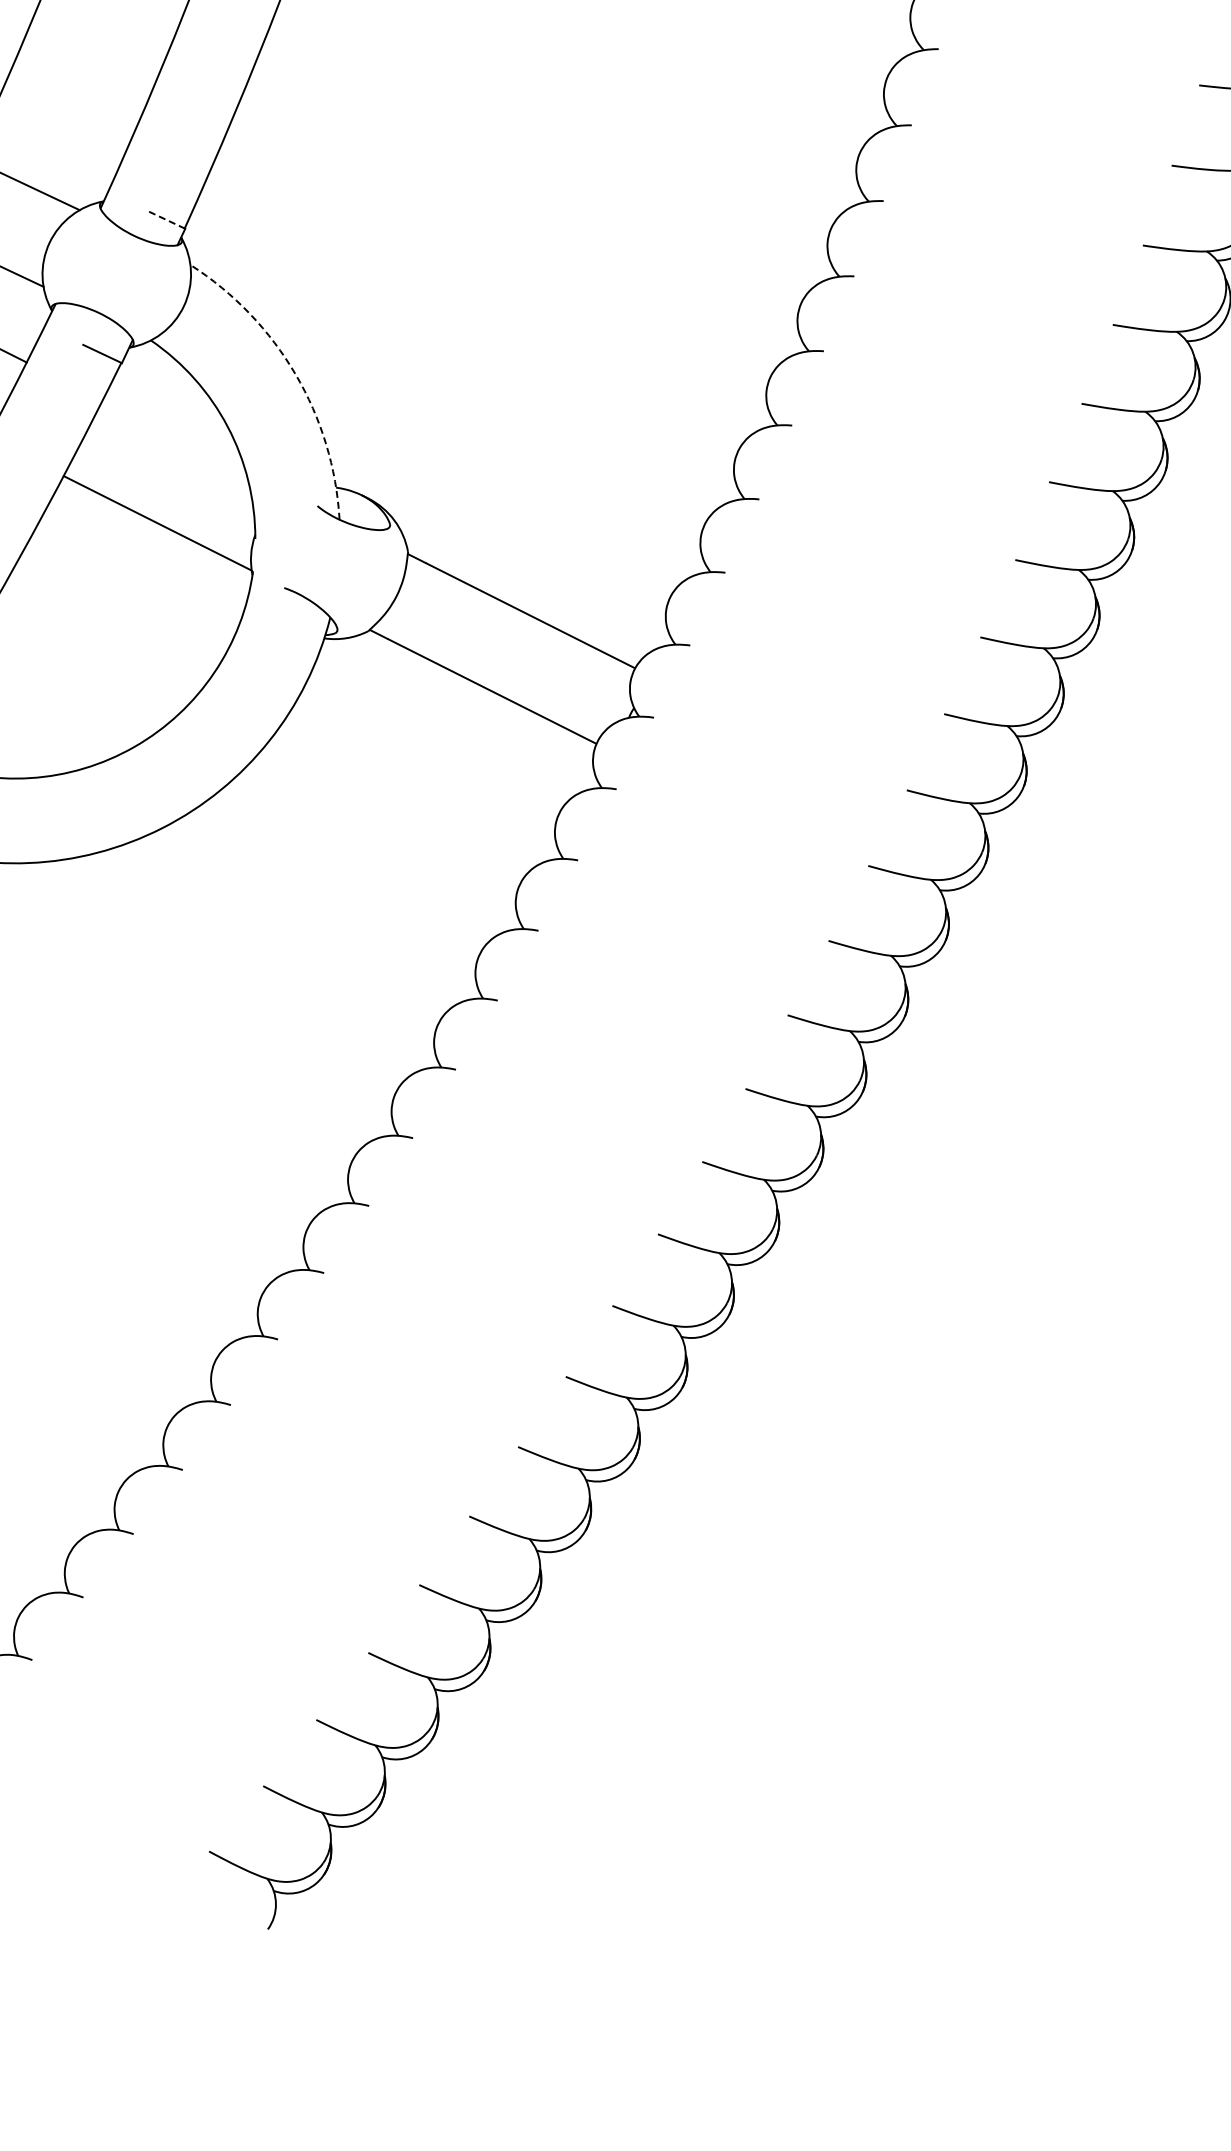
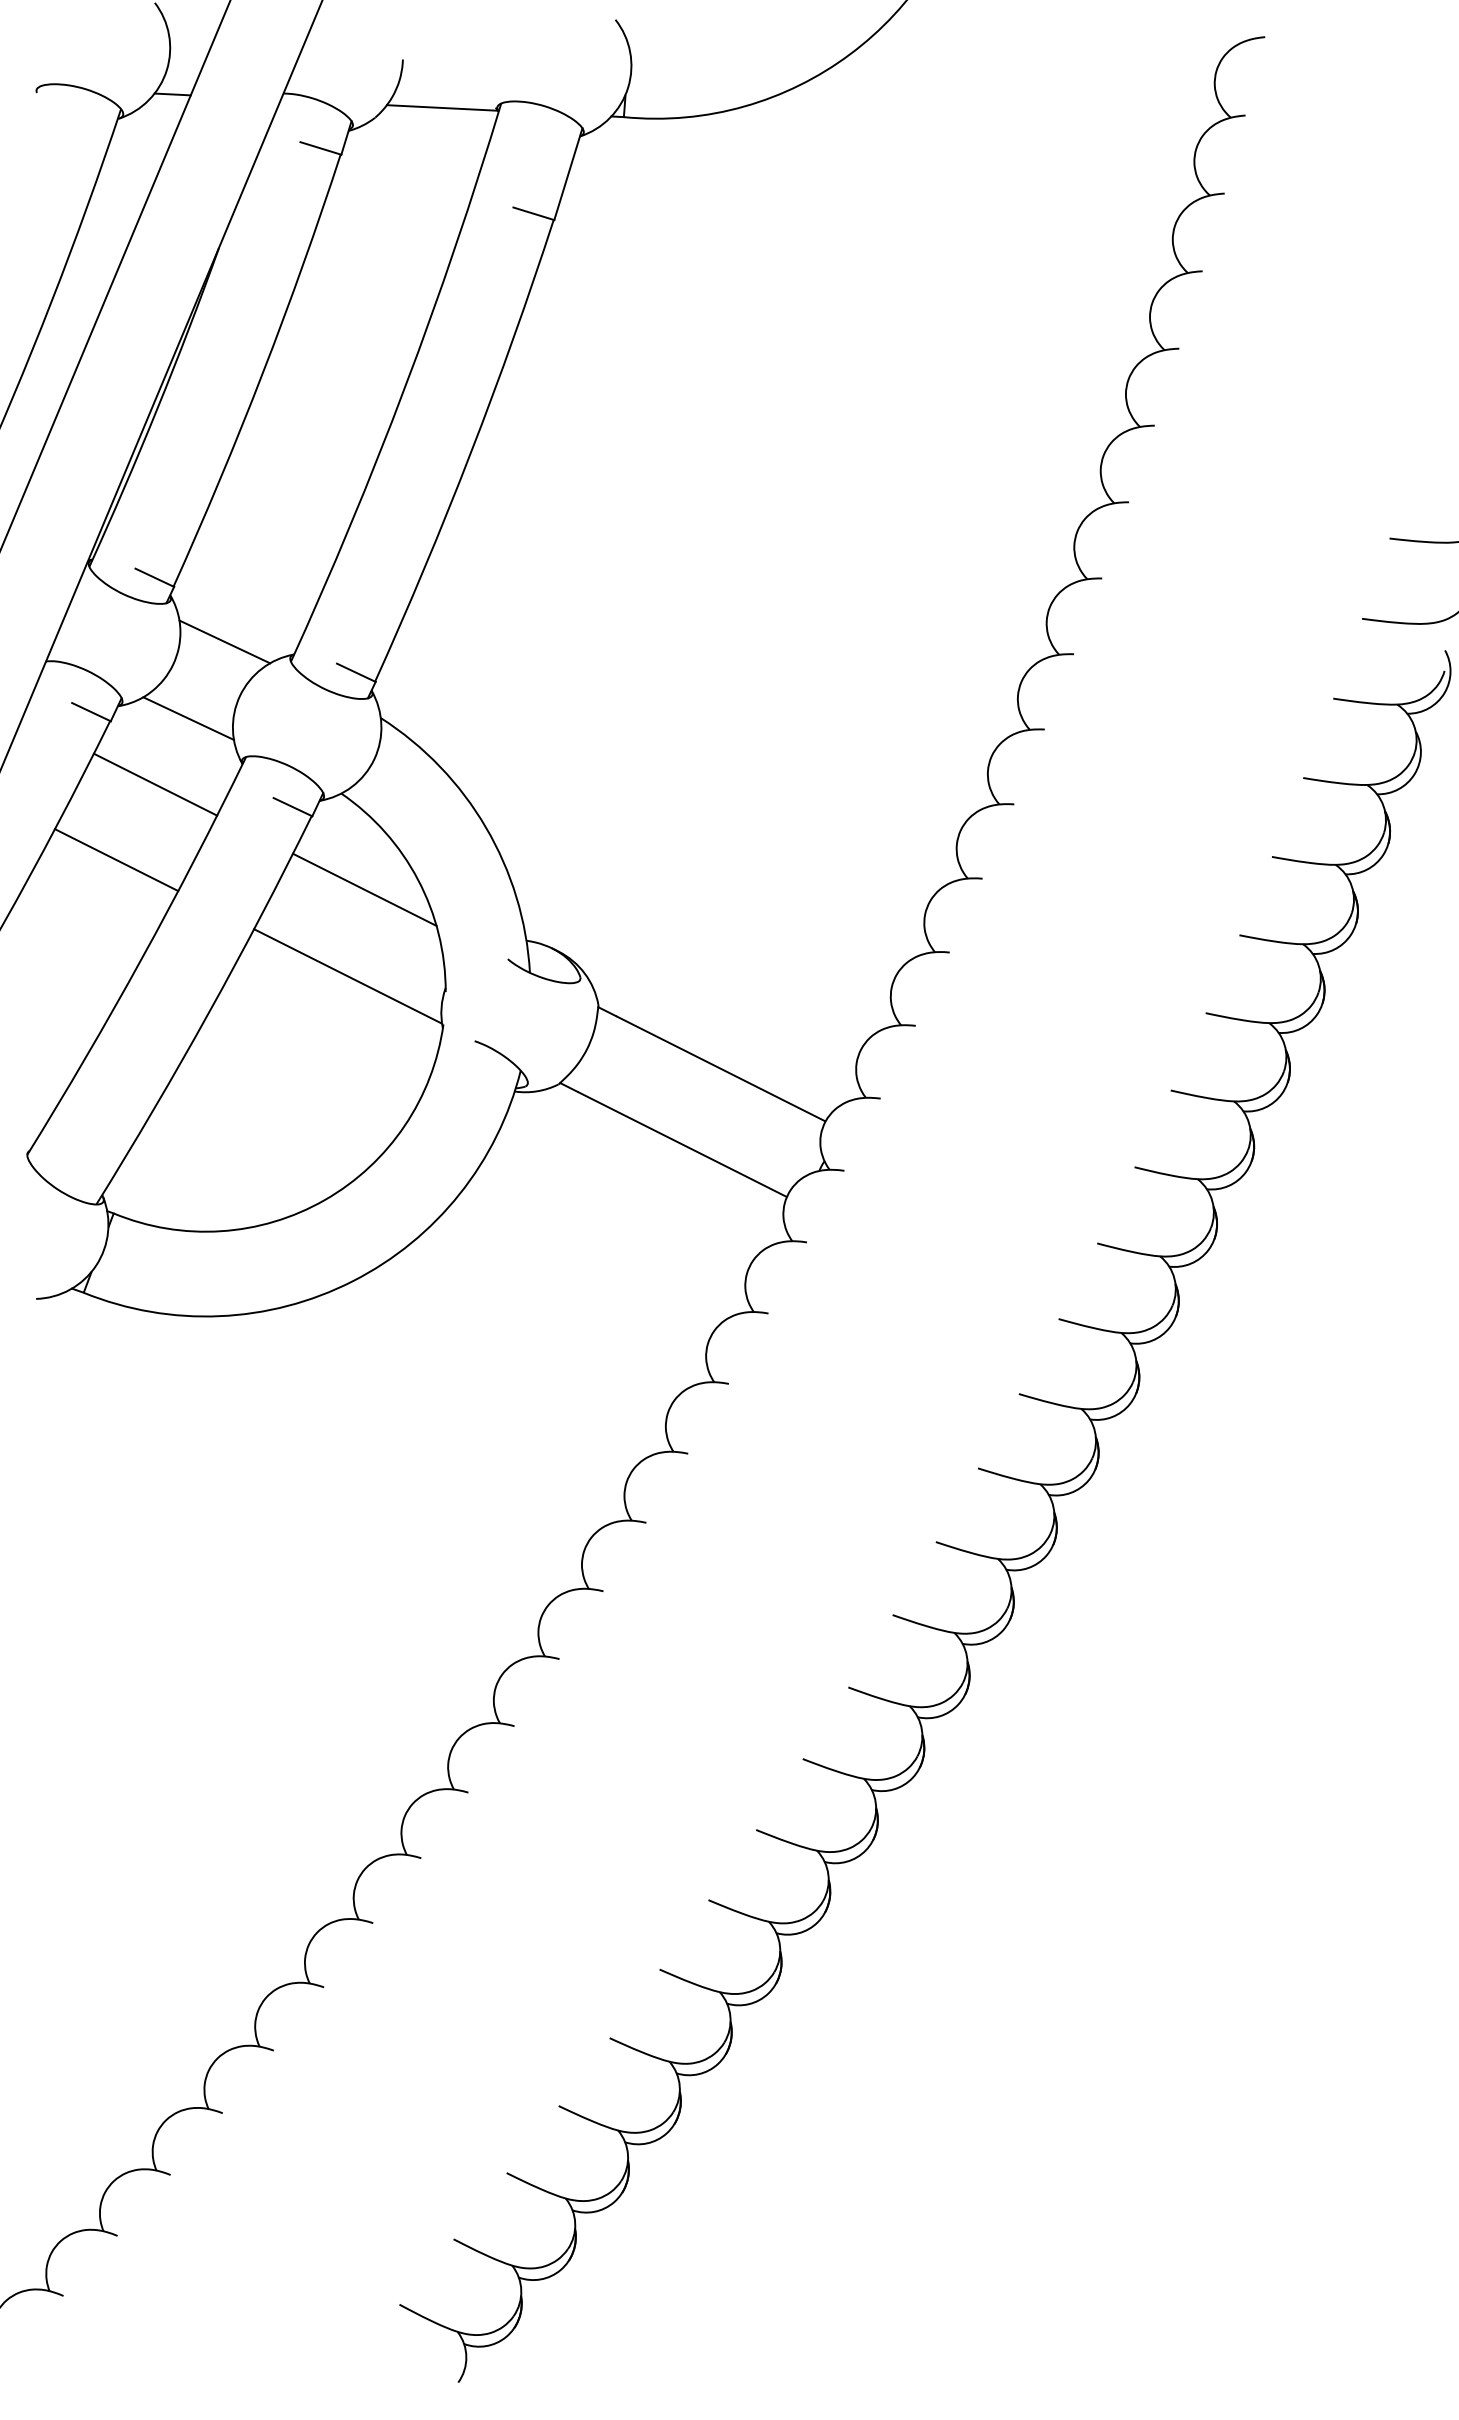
line: (165, 219) -> (355, 672), dashed -> solid
arc: (296, 374) -> (486, 827), dashed -> solid
line: (174, 436) -> (364, 889), added

